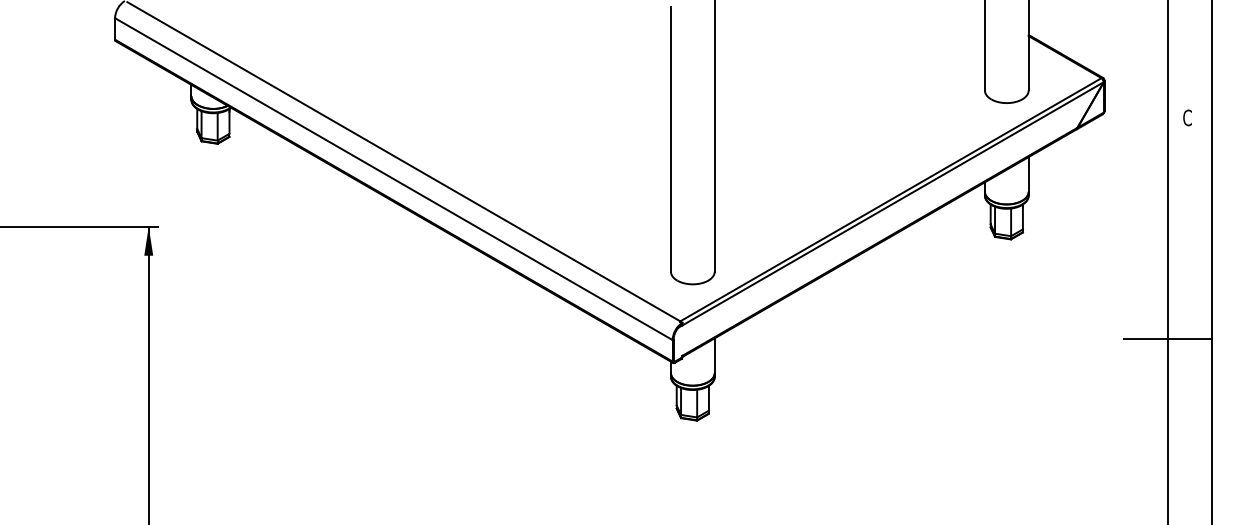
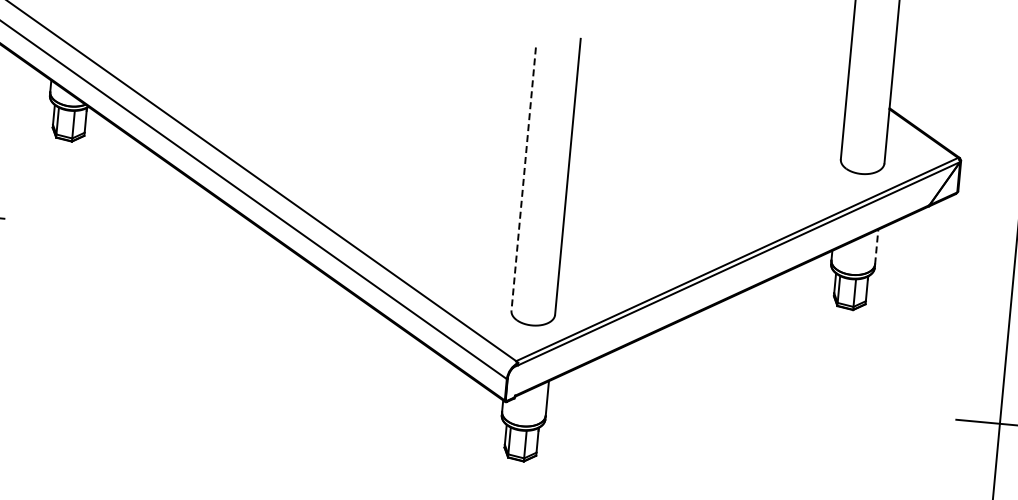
line: (670, 139) -> (523, 179), solid -> dashed
line: (1028, 173) -> (876, 246), solid -> dashed

